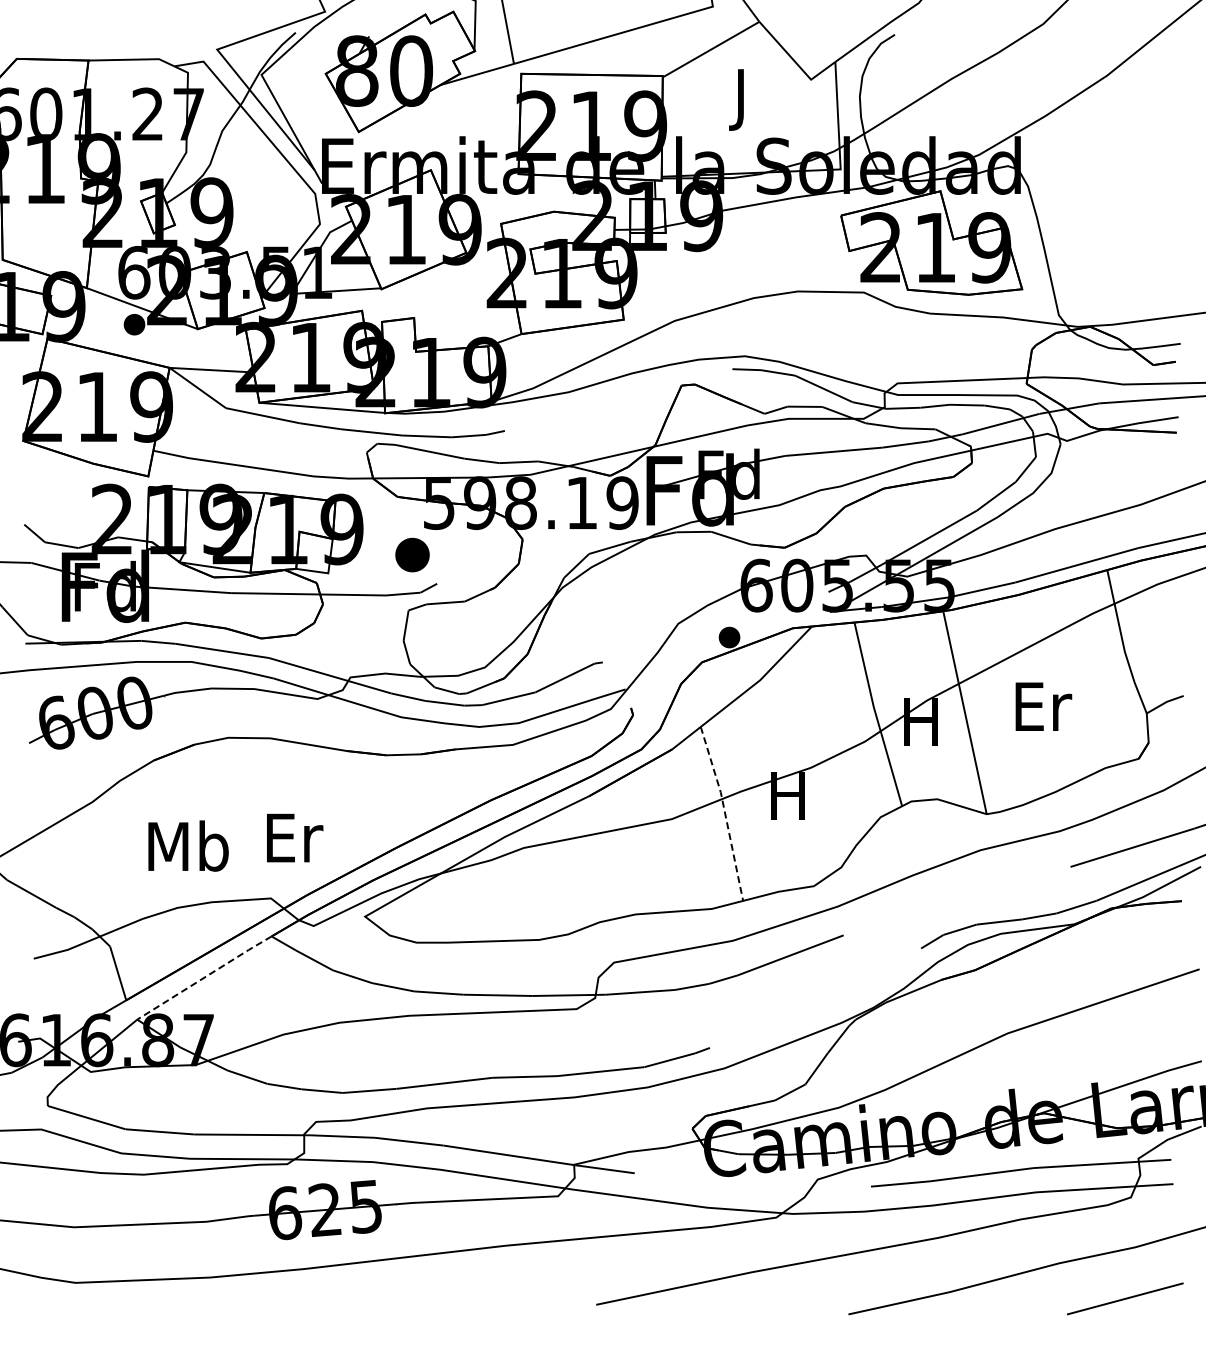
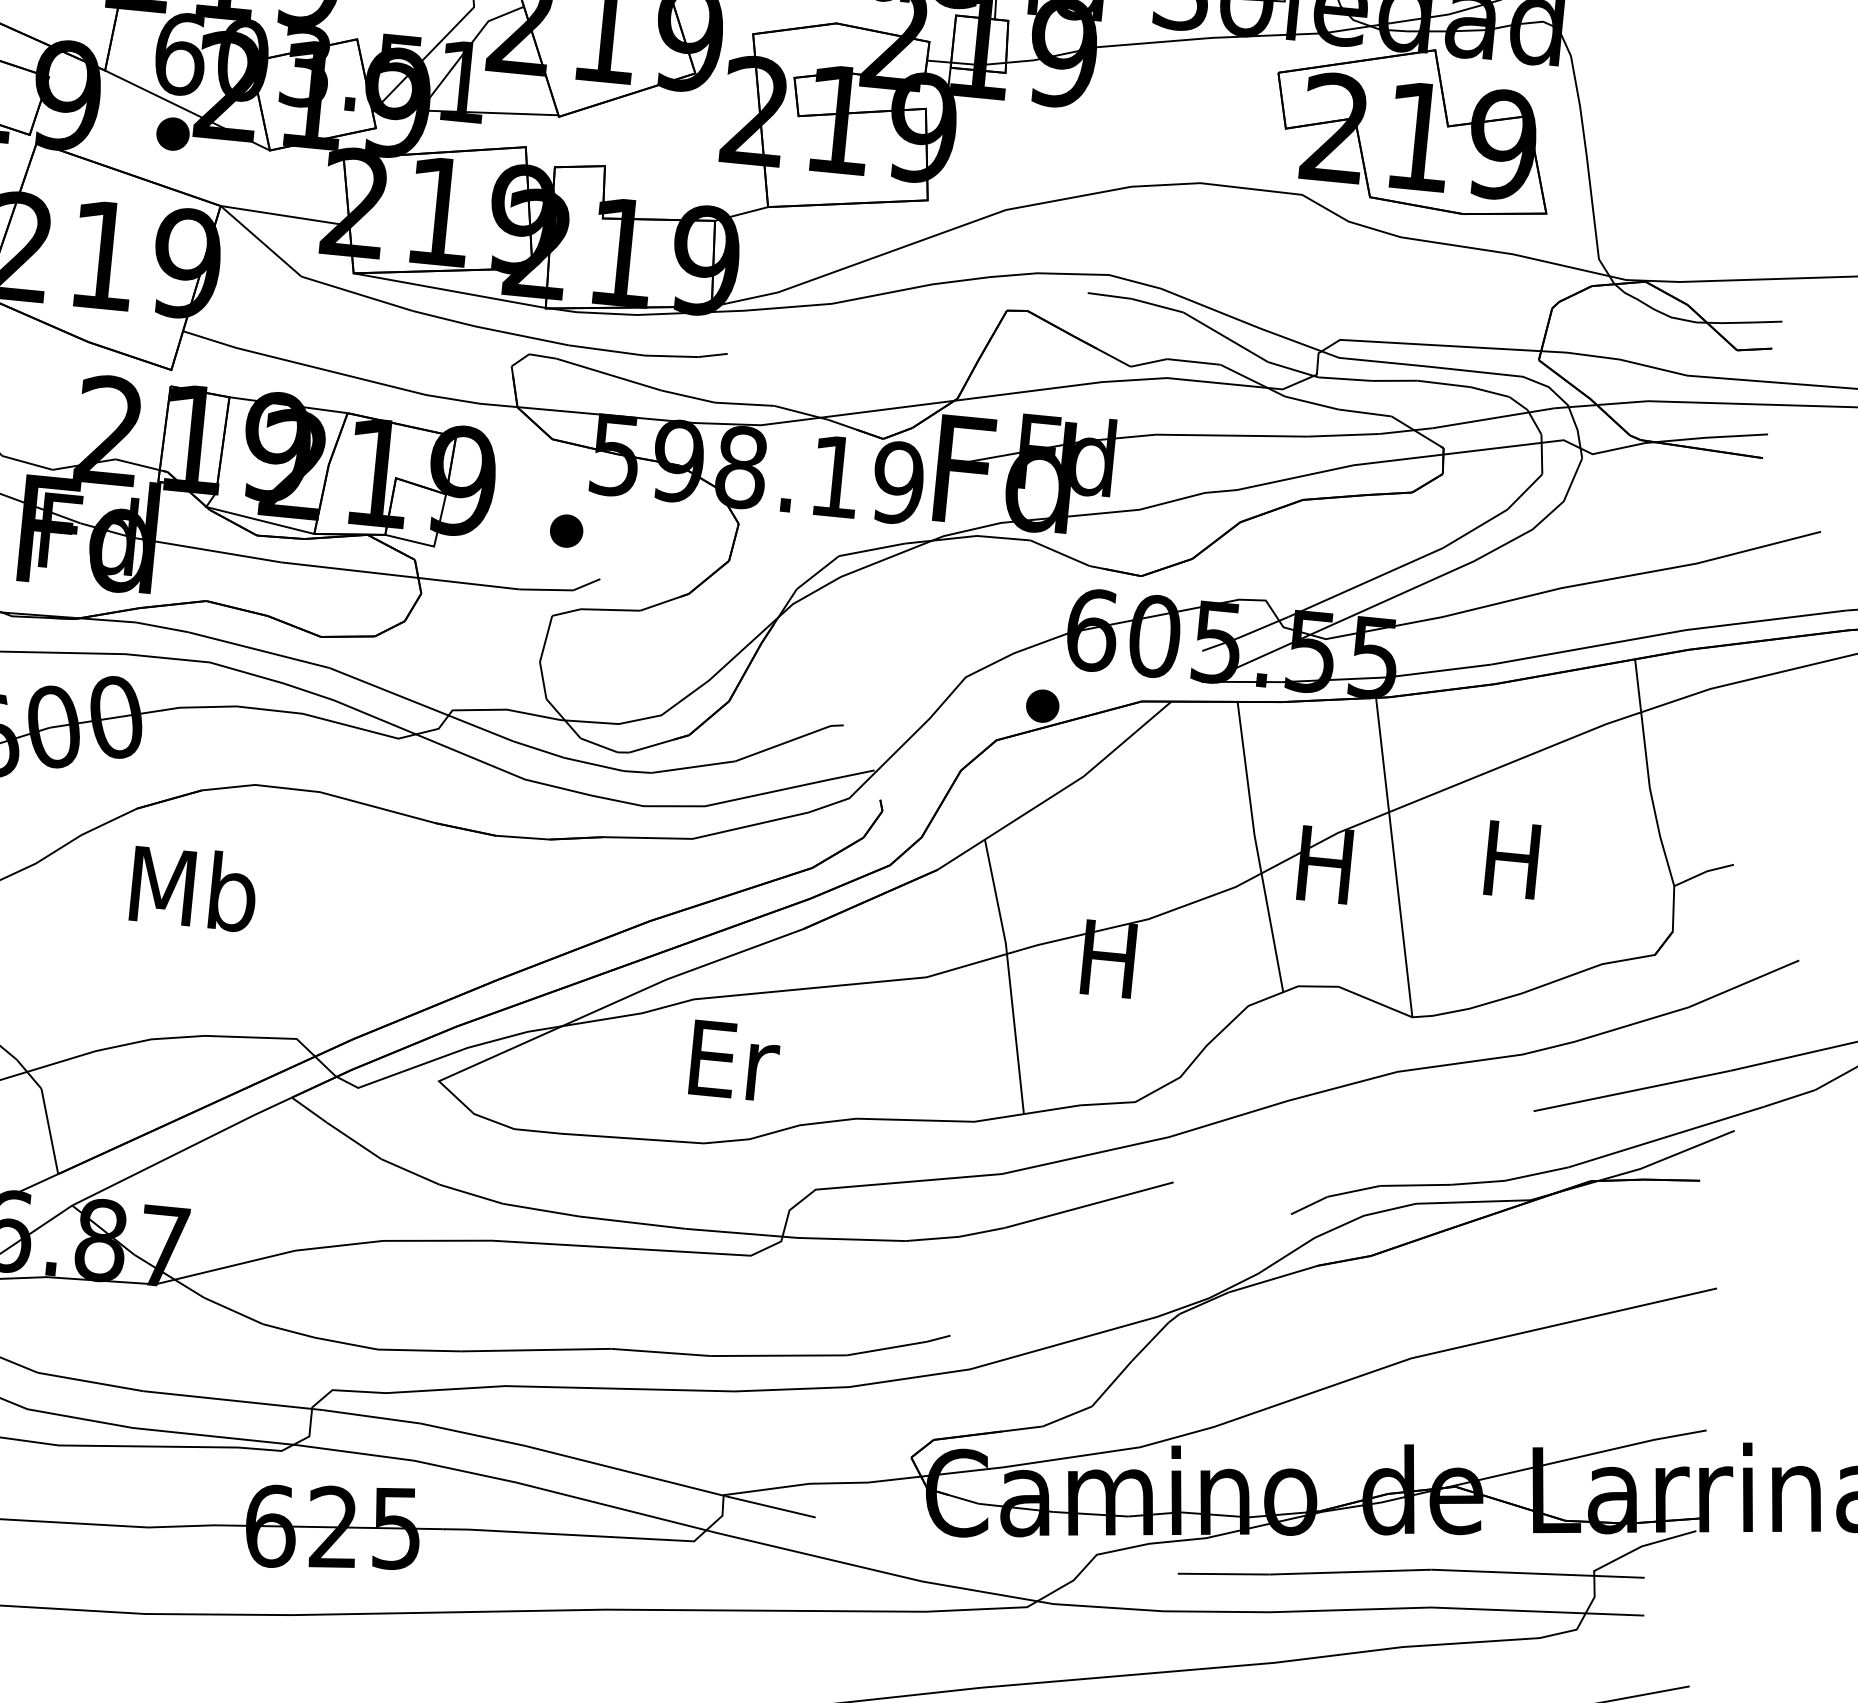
part: (412, 554) -> (566, 530), size x0.62
text: (1043, 706) -> (1516, 859), Er -> H
line: (725, 812) -> (1010, 975), dashed -> solid
text: (295, 837) -> (735, 1060), moved
text: (188, 845) -> (194, 887), moved
line: (204, 977) -> (182, 1150), dashed -> solid

